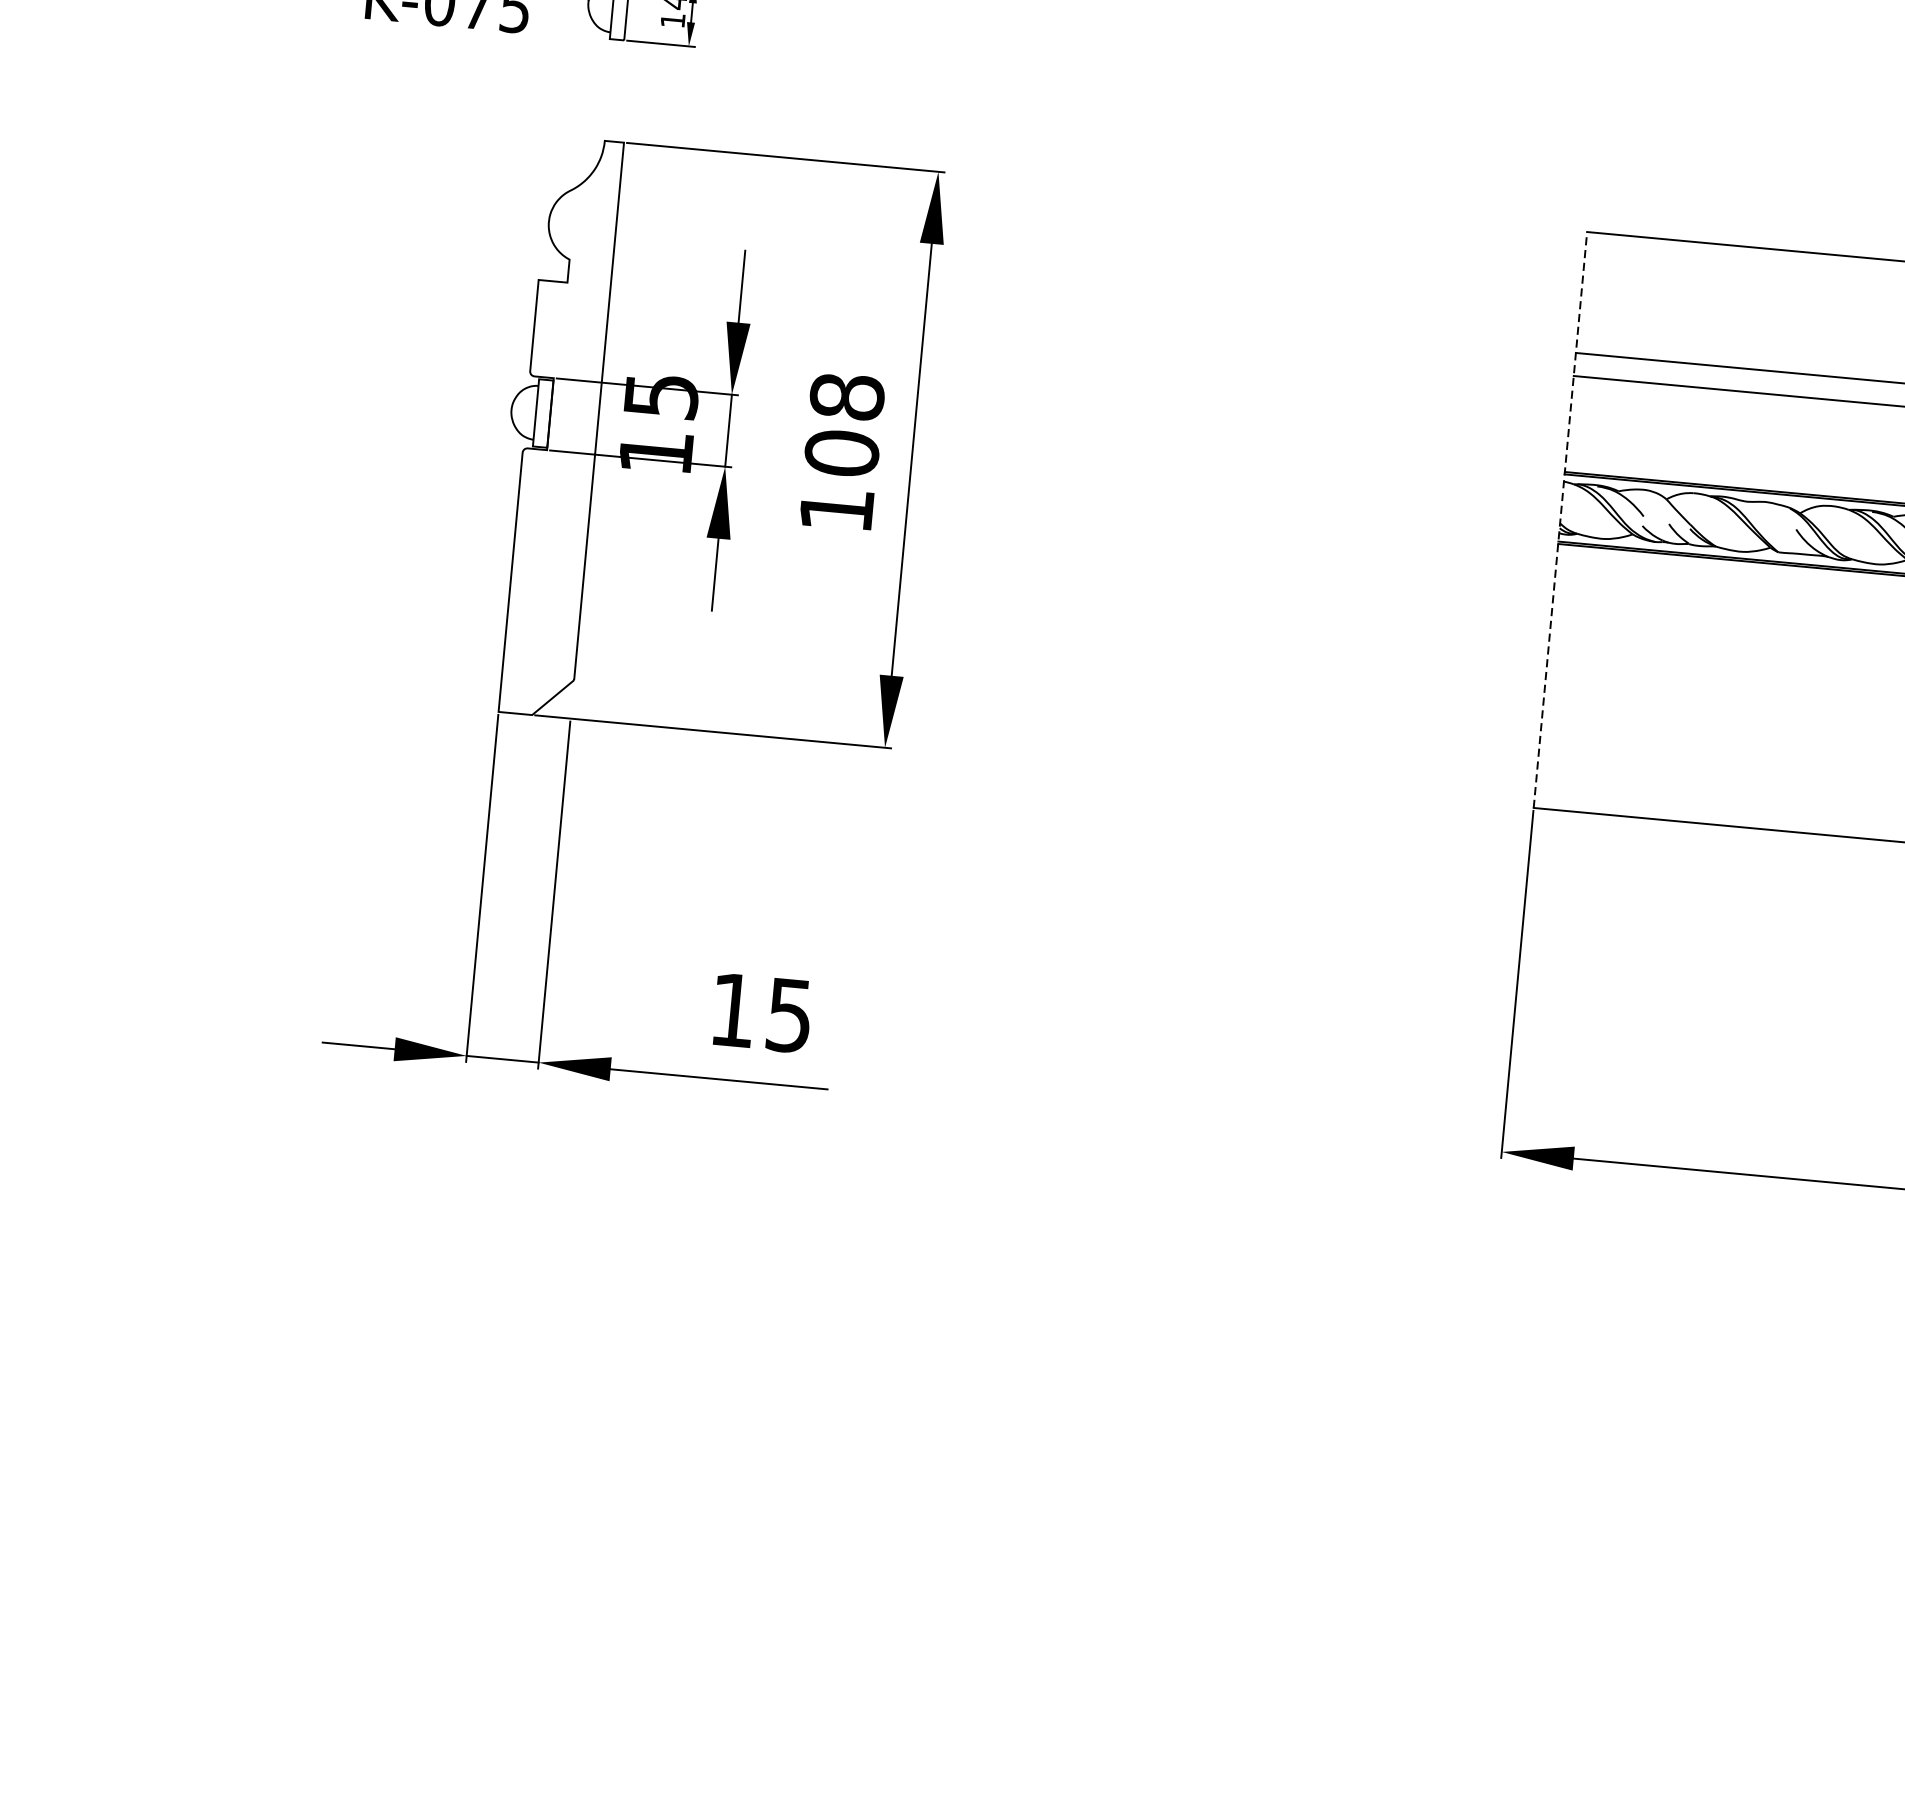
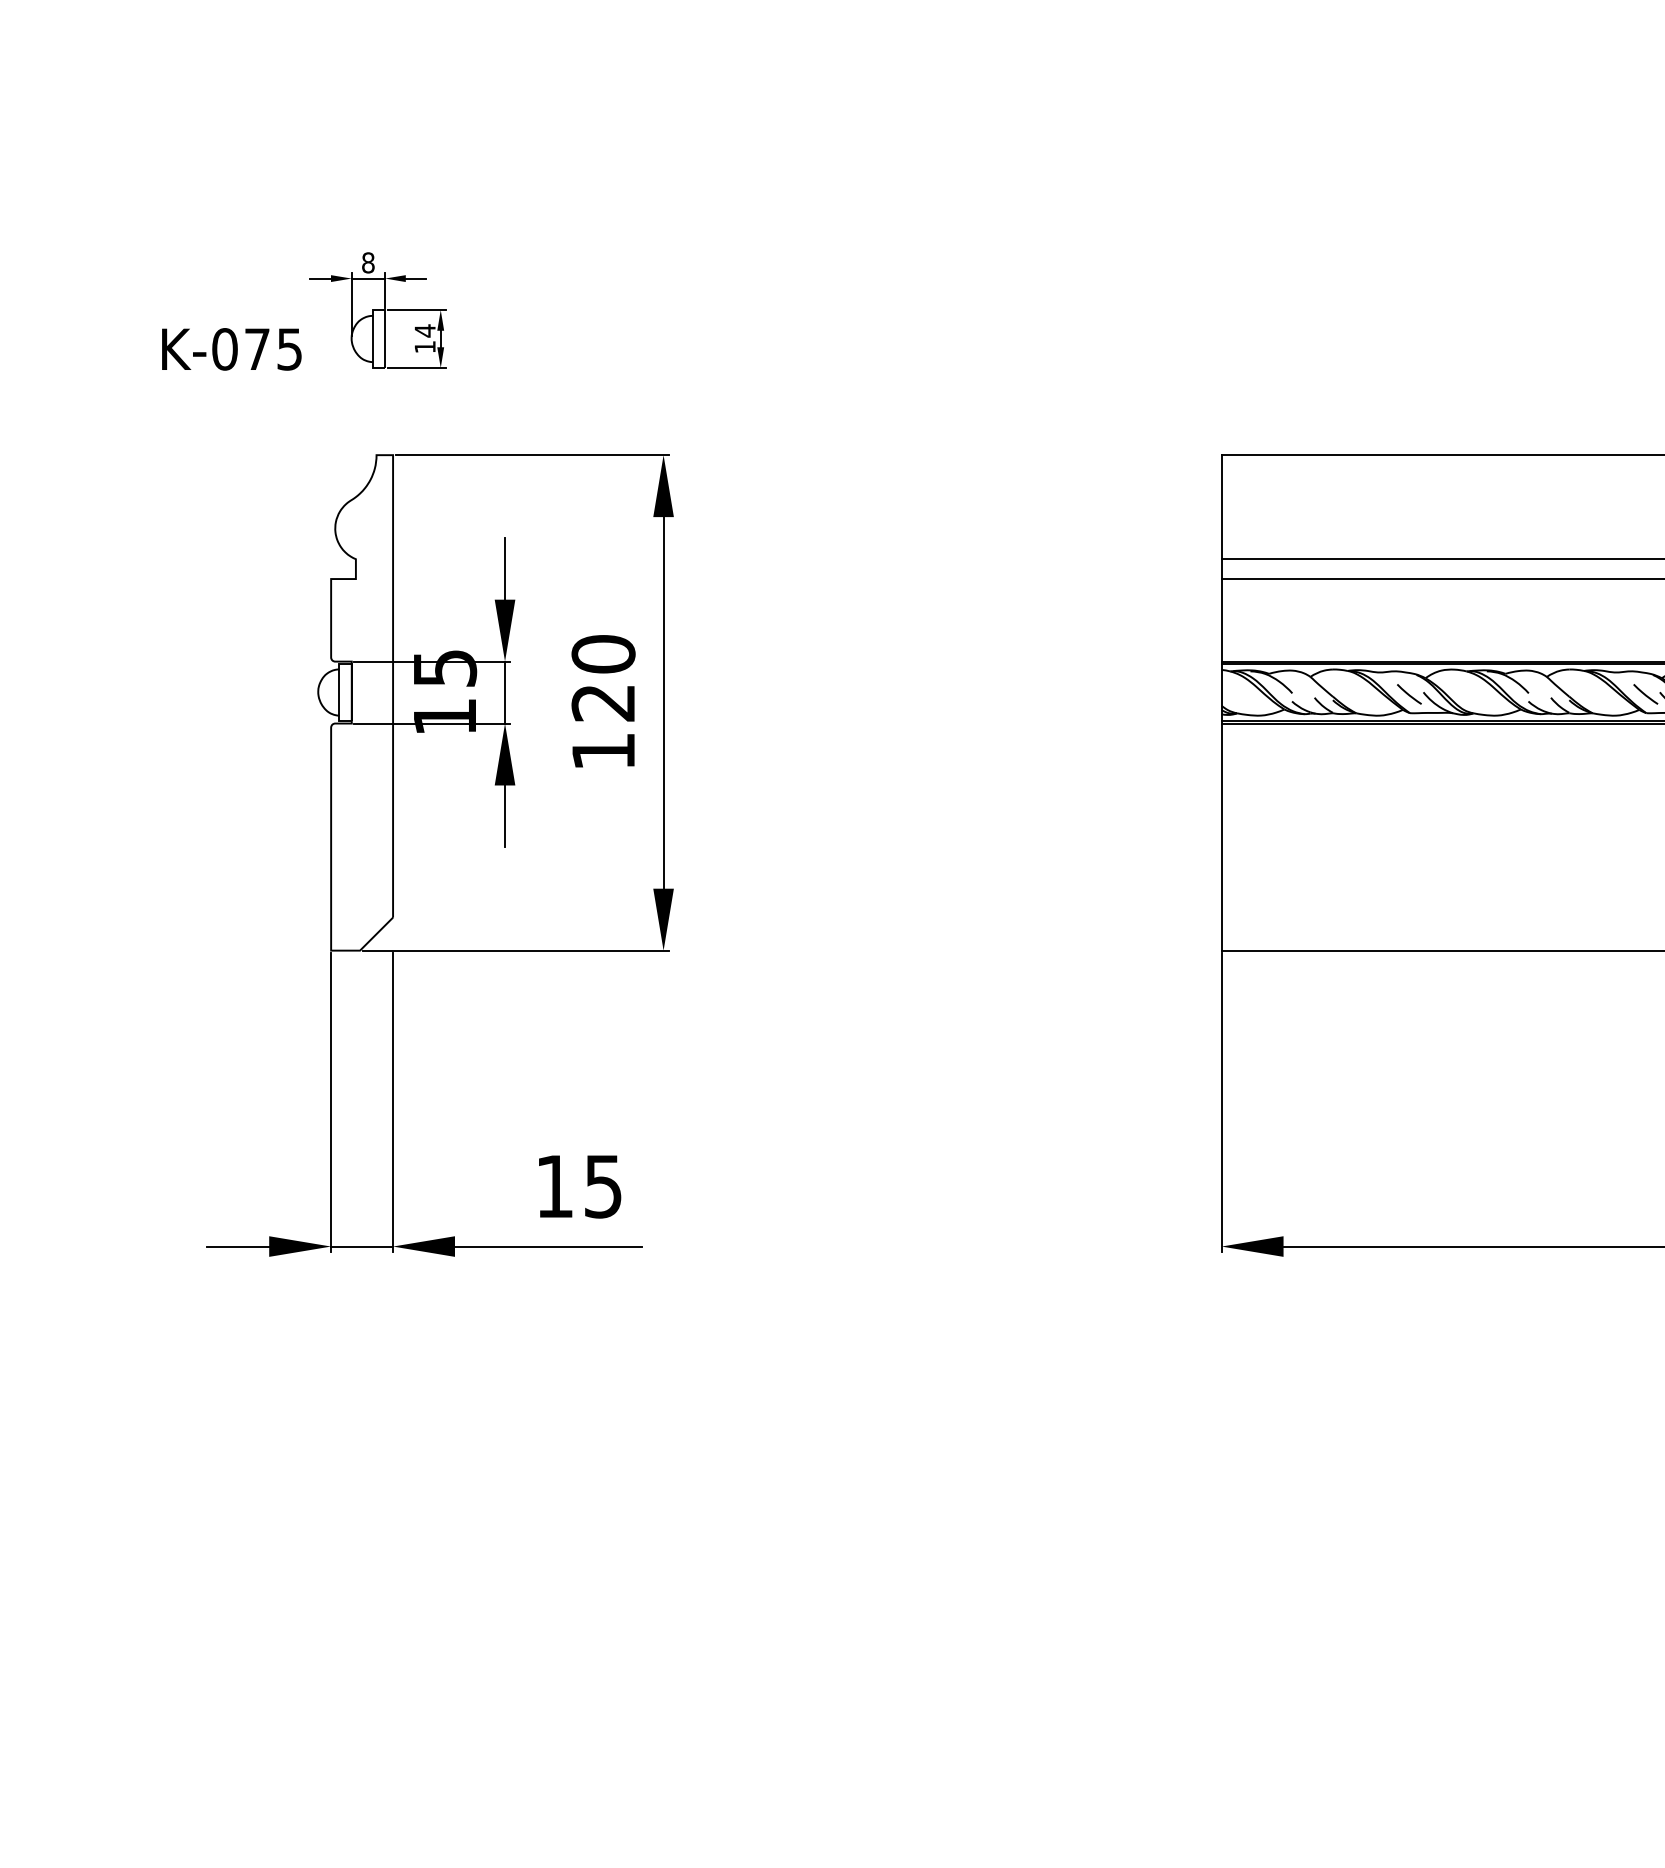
text: (844, 424) -> (603, 678), 108 -> 120
line: (1560, 519) -> (1221, 702), dashed -> solid
line: (1779, 530) -> (1409, 694), added

